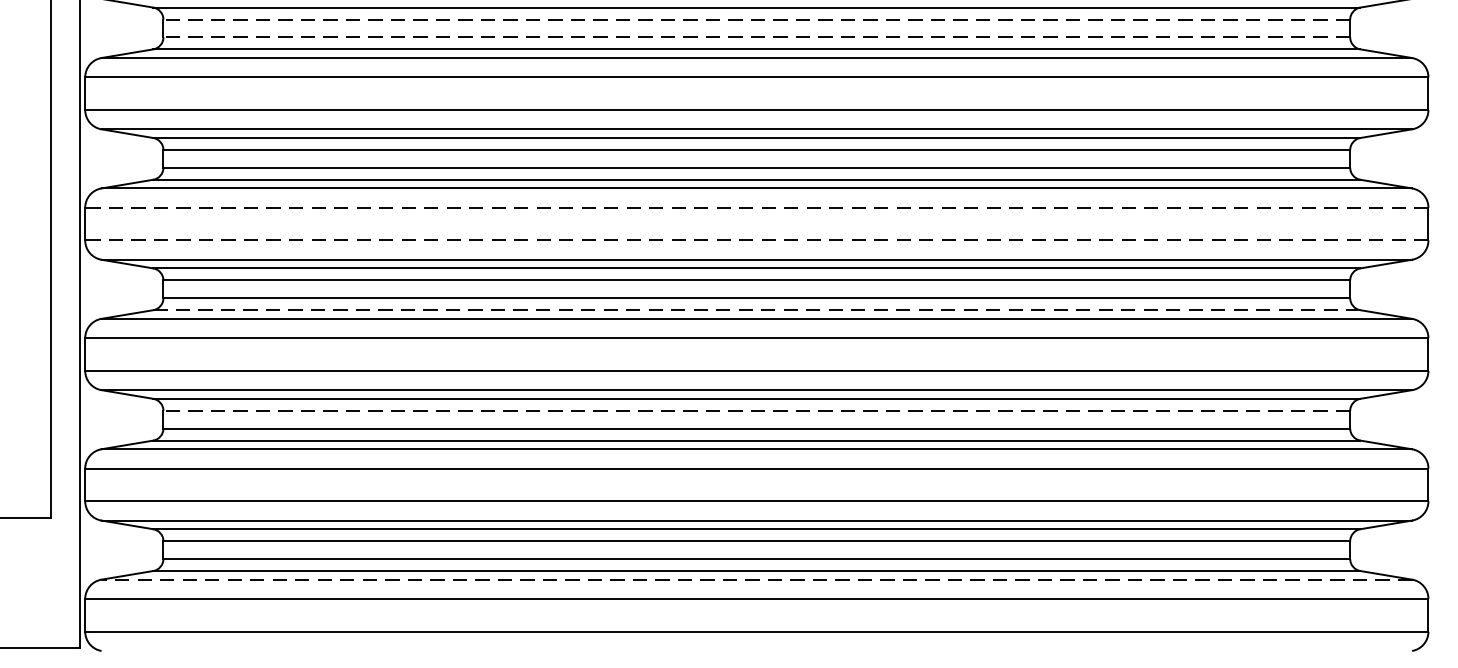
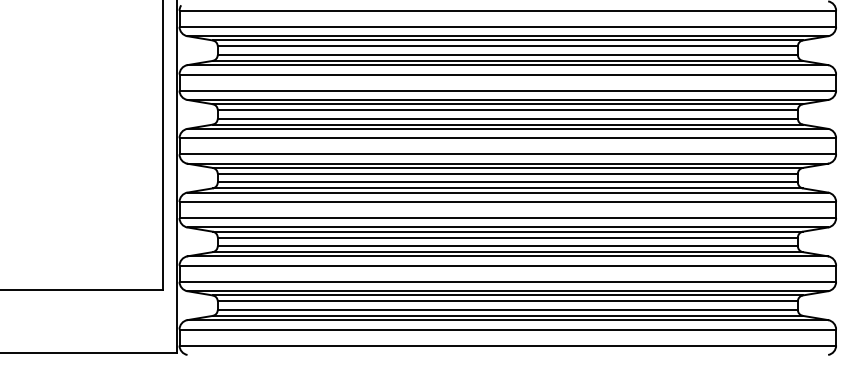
line: (756, 19) -> (507, 46), dashed -> solid
line: (756, 36) -> (507, 54), dashed -> solid
line: (756, 208) -> (507, 138), dashed -> solid
line: (756, 240) -> (507, 154), dashed -> solid
line: (756, 310) -> (507, 188), dashed -> solid
line: (756, 410) -> (507, 237), dashed -> solid
line: (756, 580) -> (507, 320), dashed -> solid

